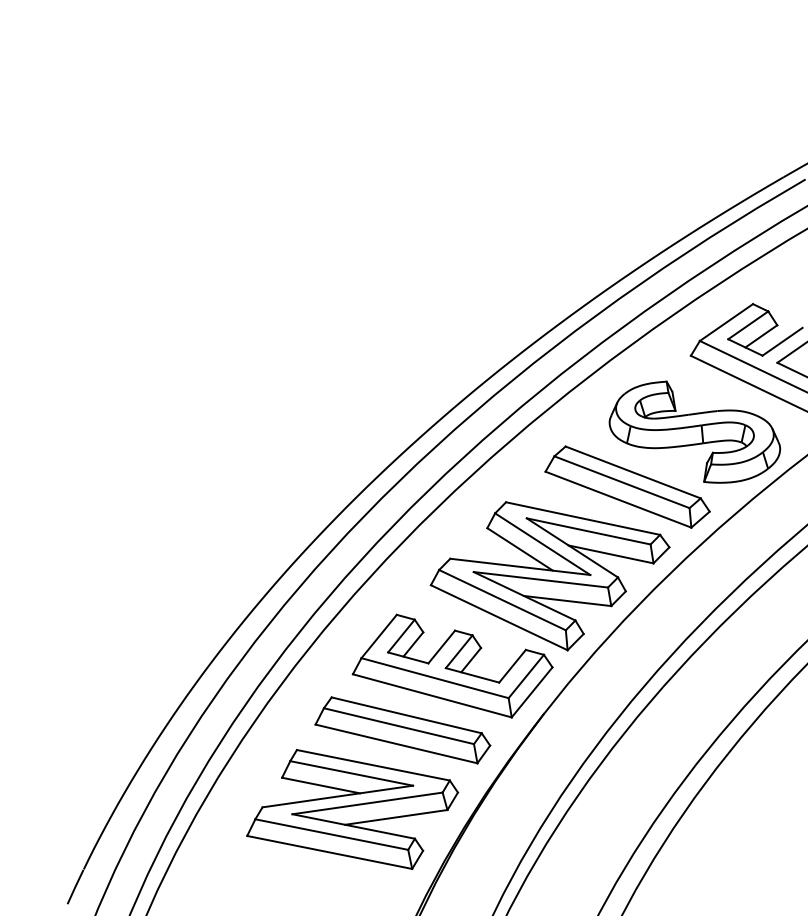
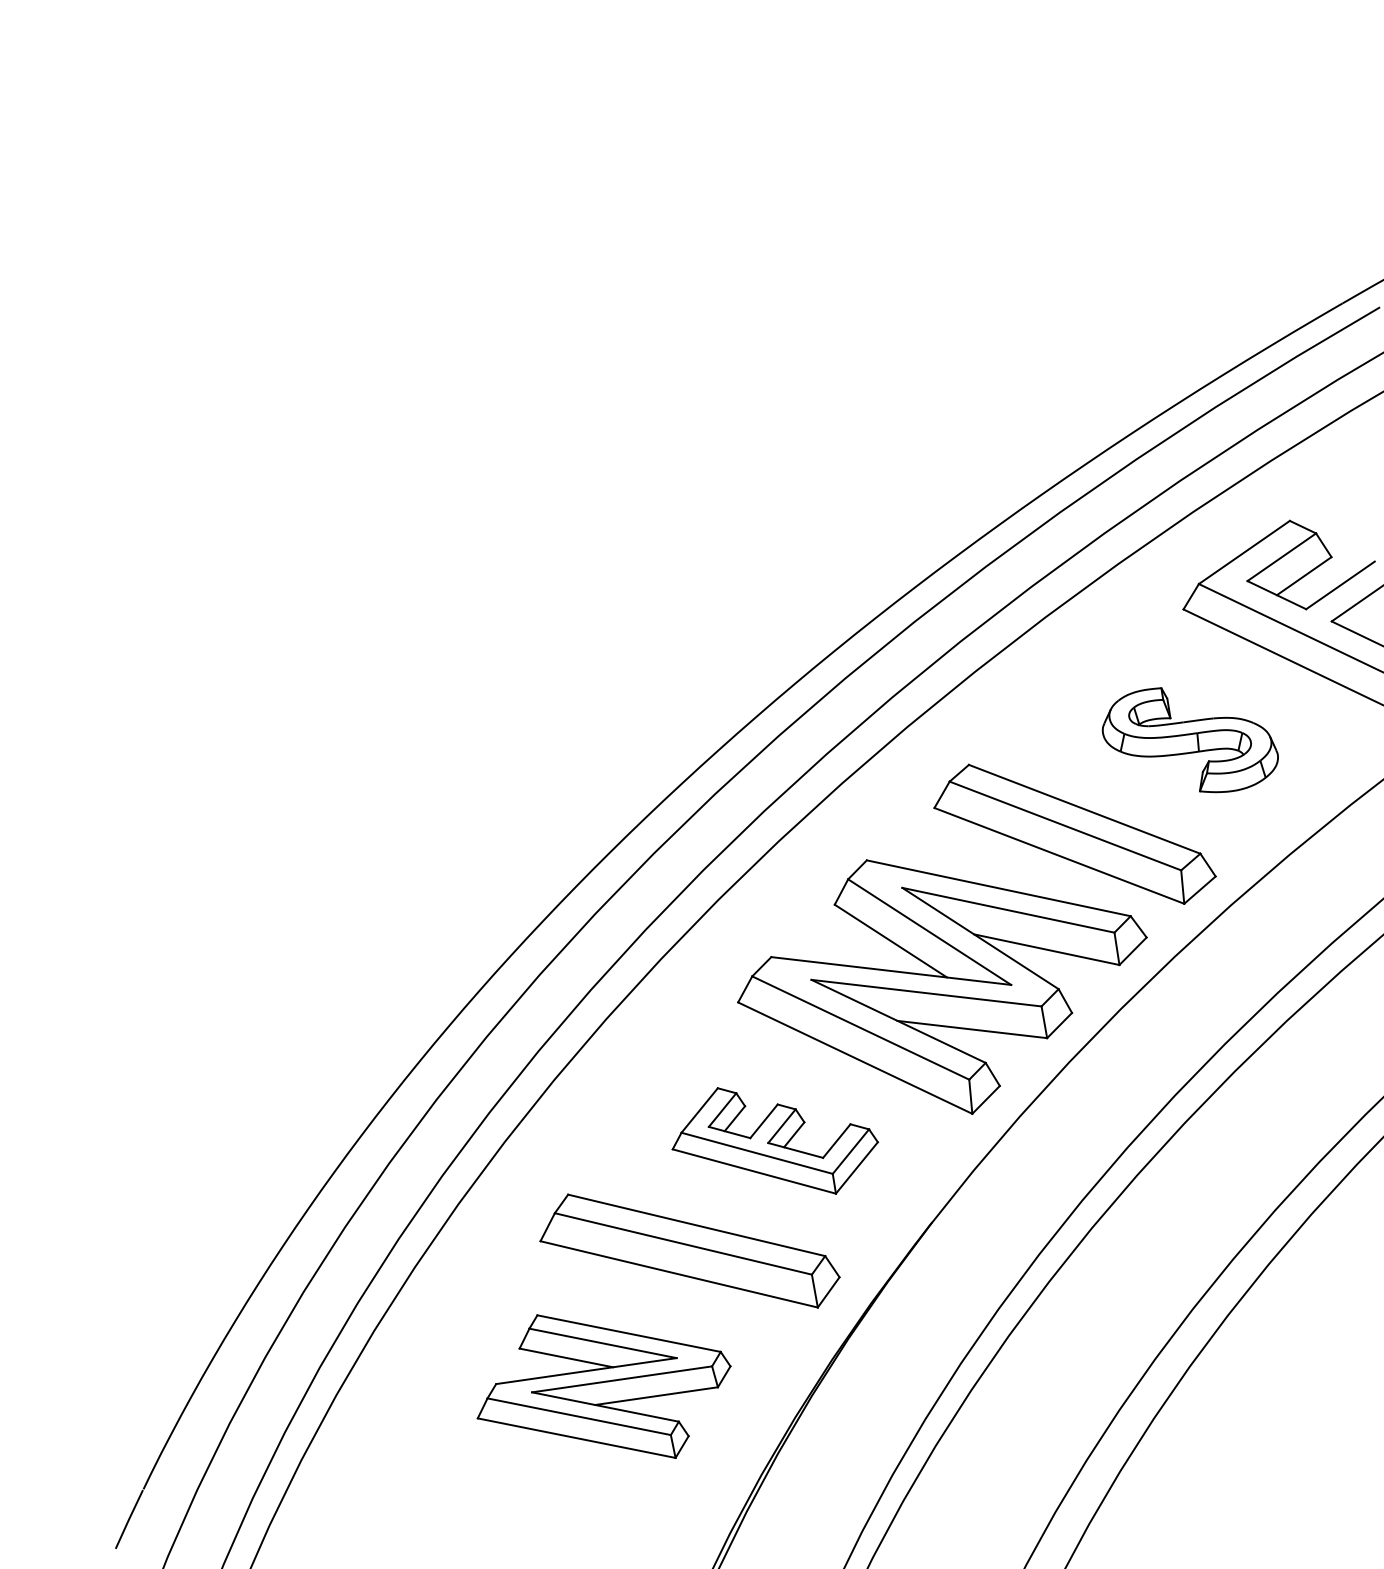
part: (694, 431) -> (1189, 739), size x0.6
part: (452, 665) -> (775, 1139), size x0.6
part: (352, 809) -> (603, 1386), size x0.7

